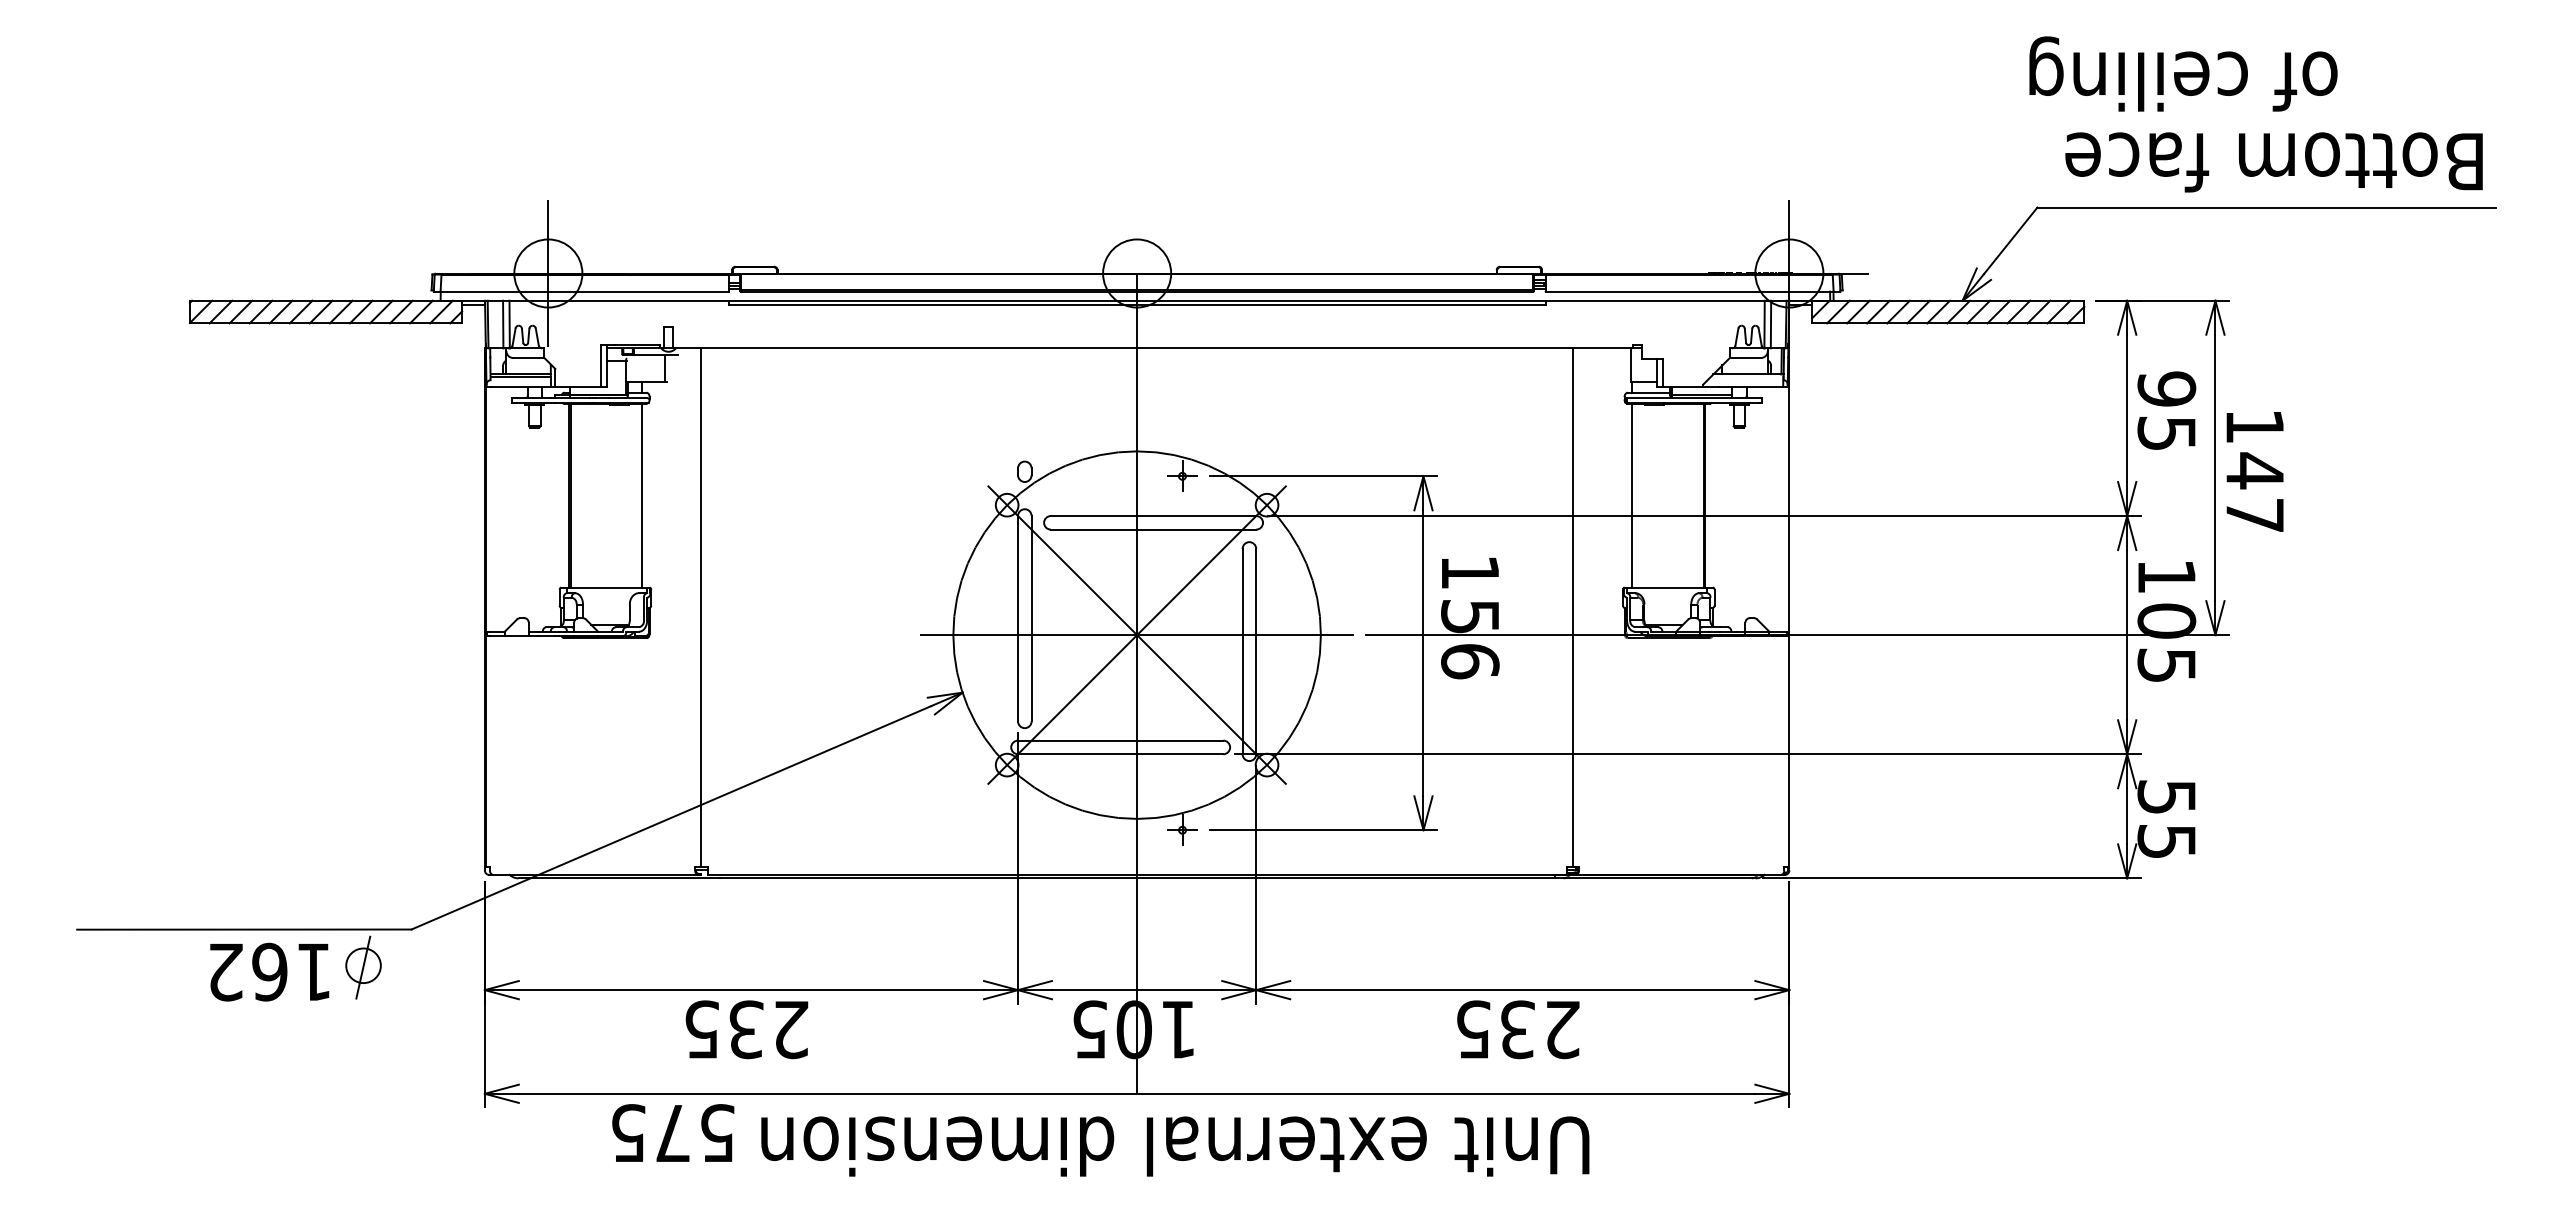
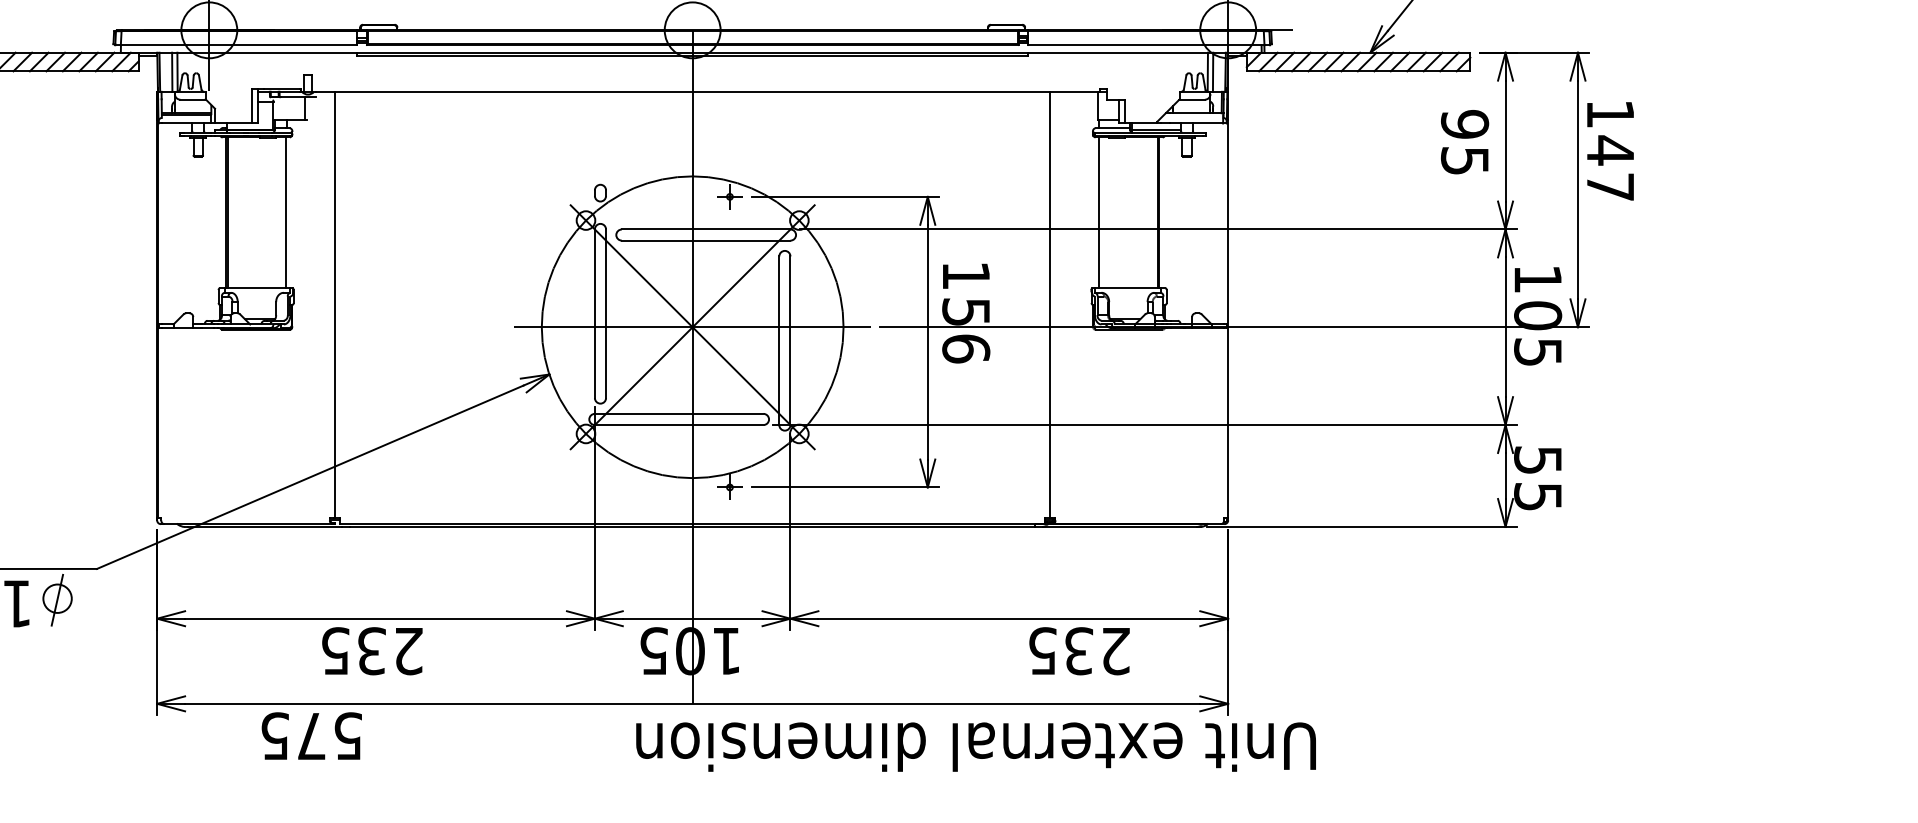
text: (2166, 410) -> (1464, 142), moved
text: (2254, 471) -> (1610, 151), moved
text: (1518, 1029) -> (1079, 651), moved
text: (1175, 1146) -> (976, 747), moved

